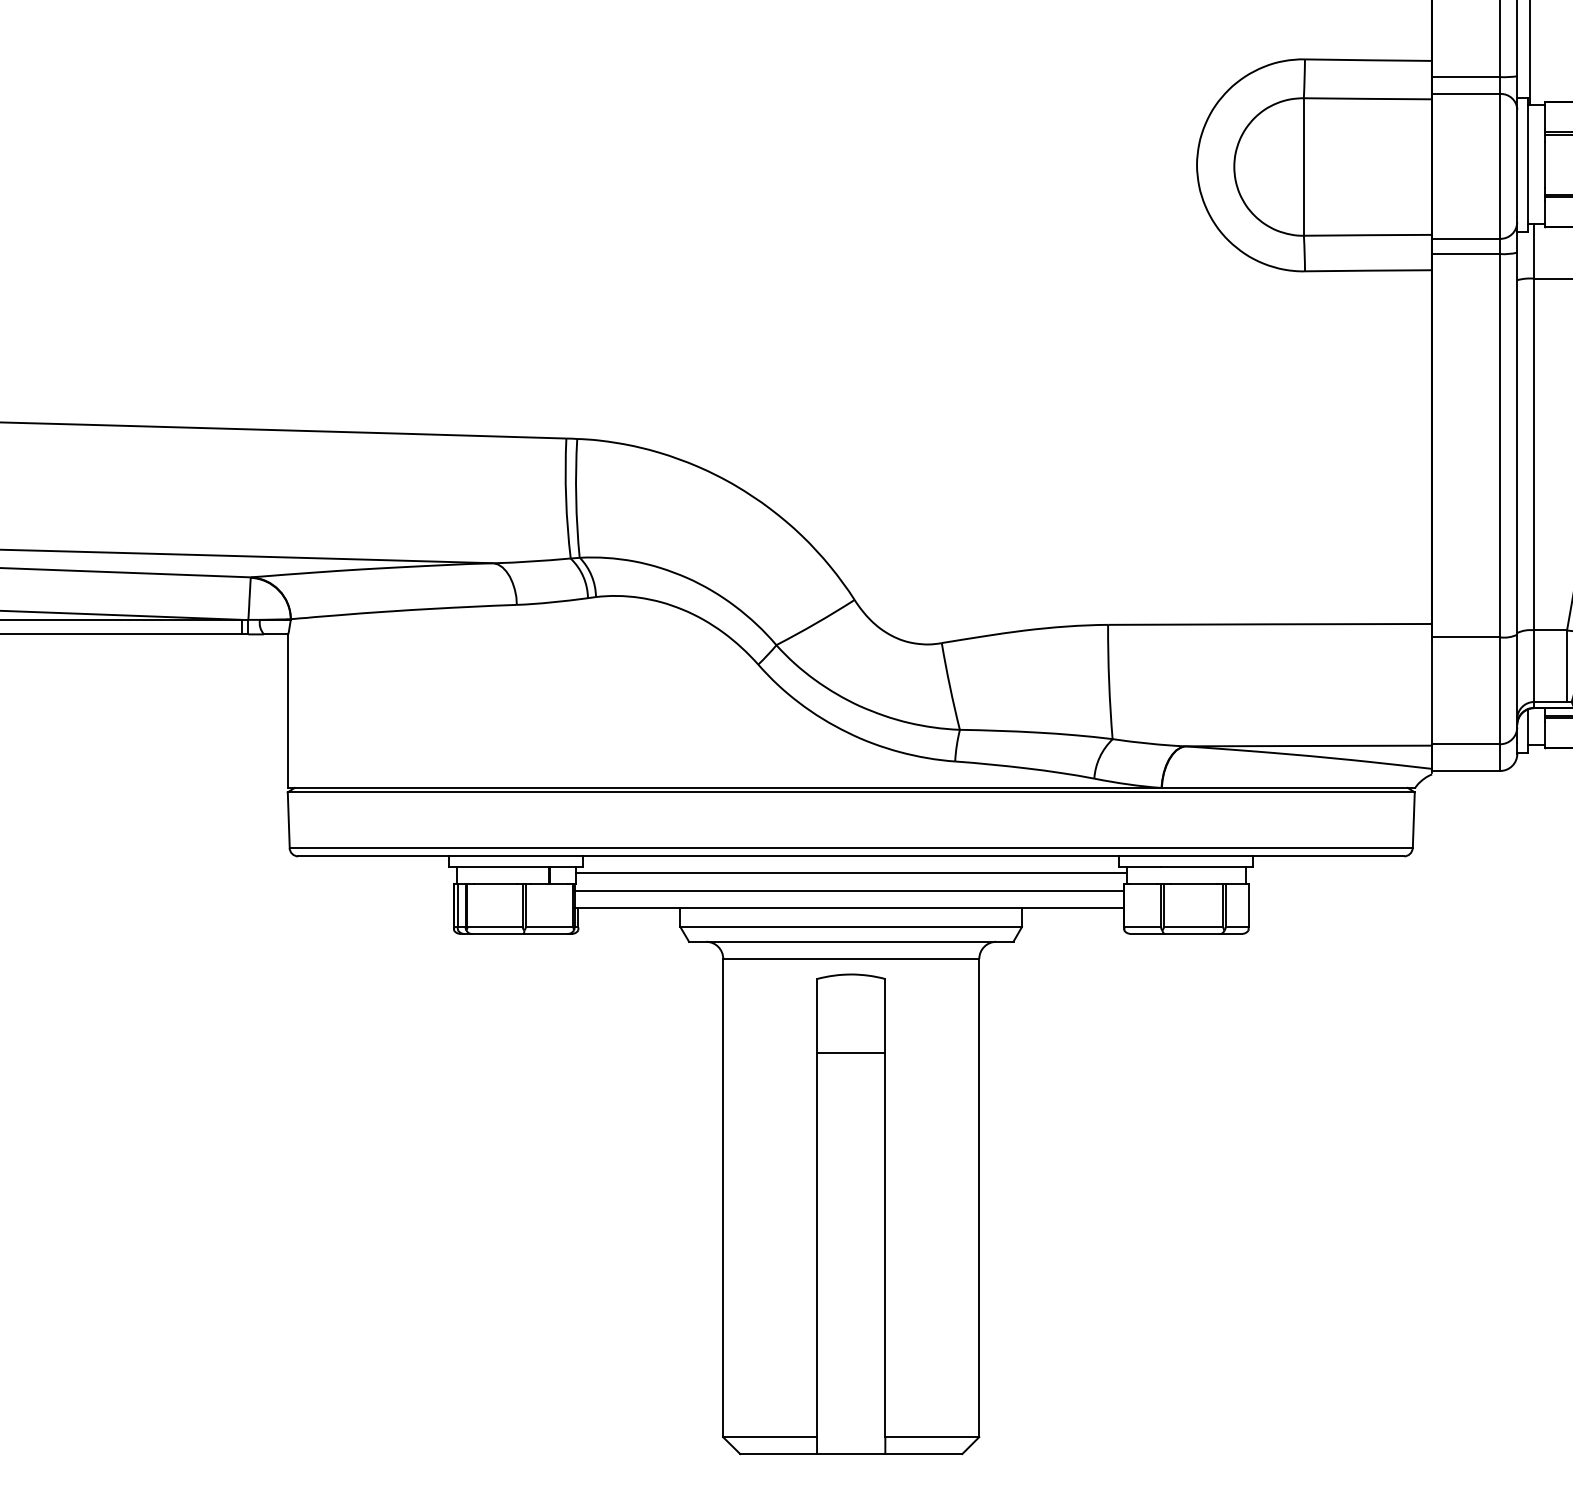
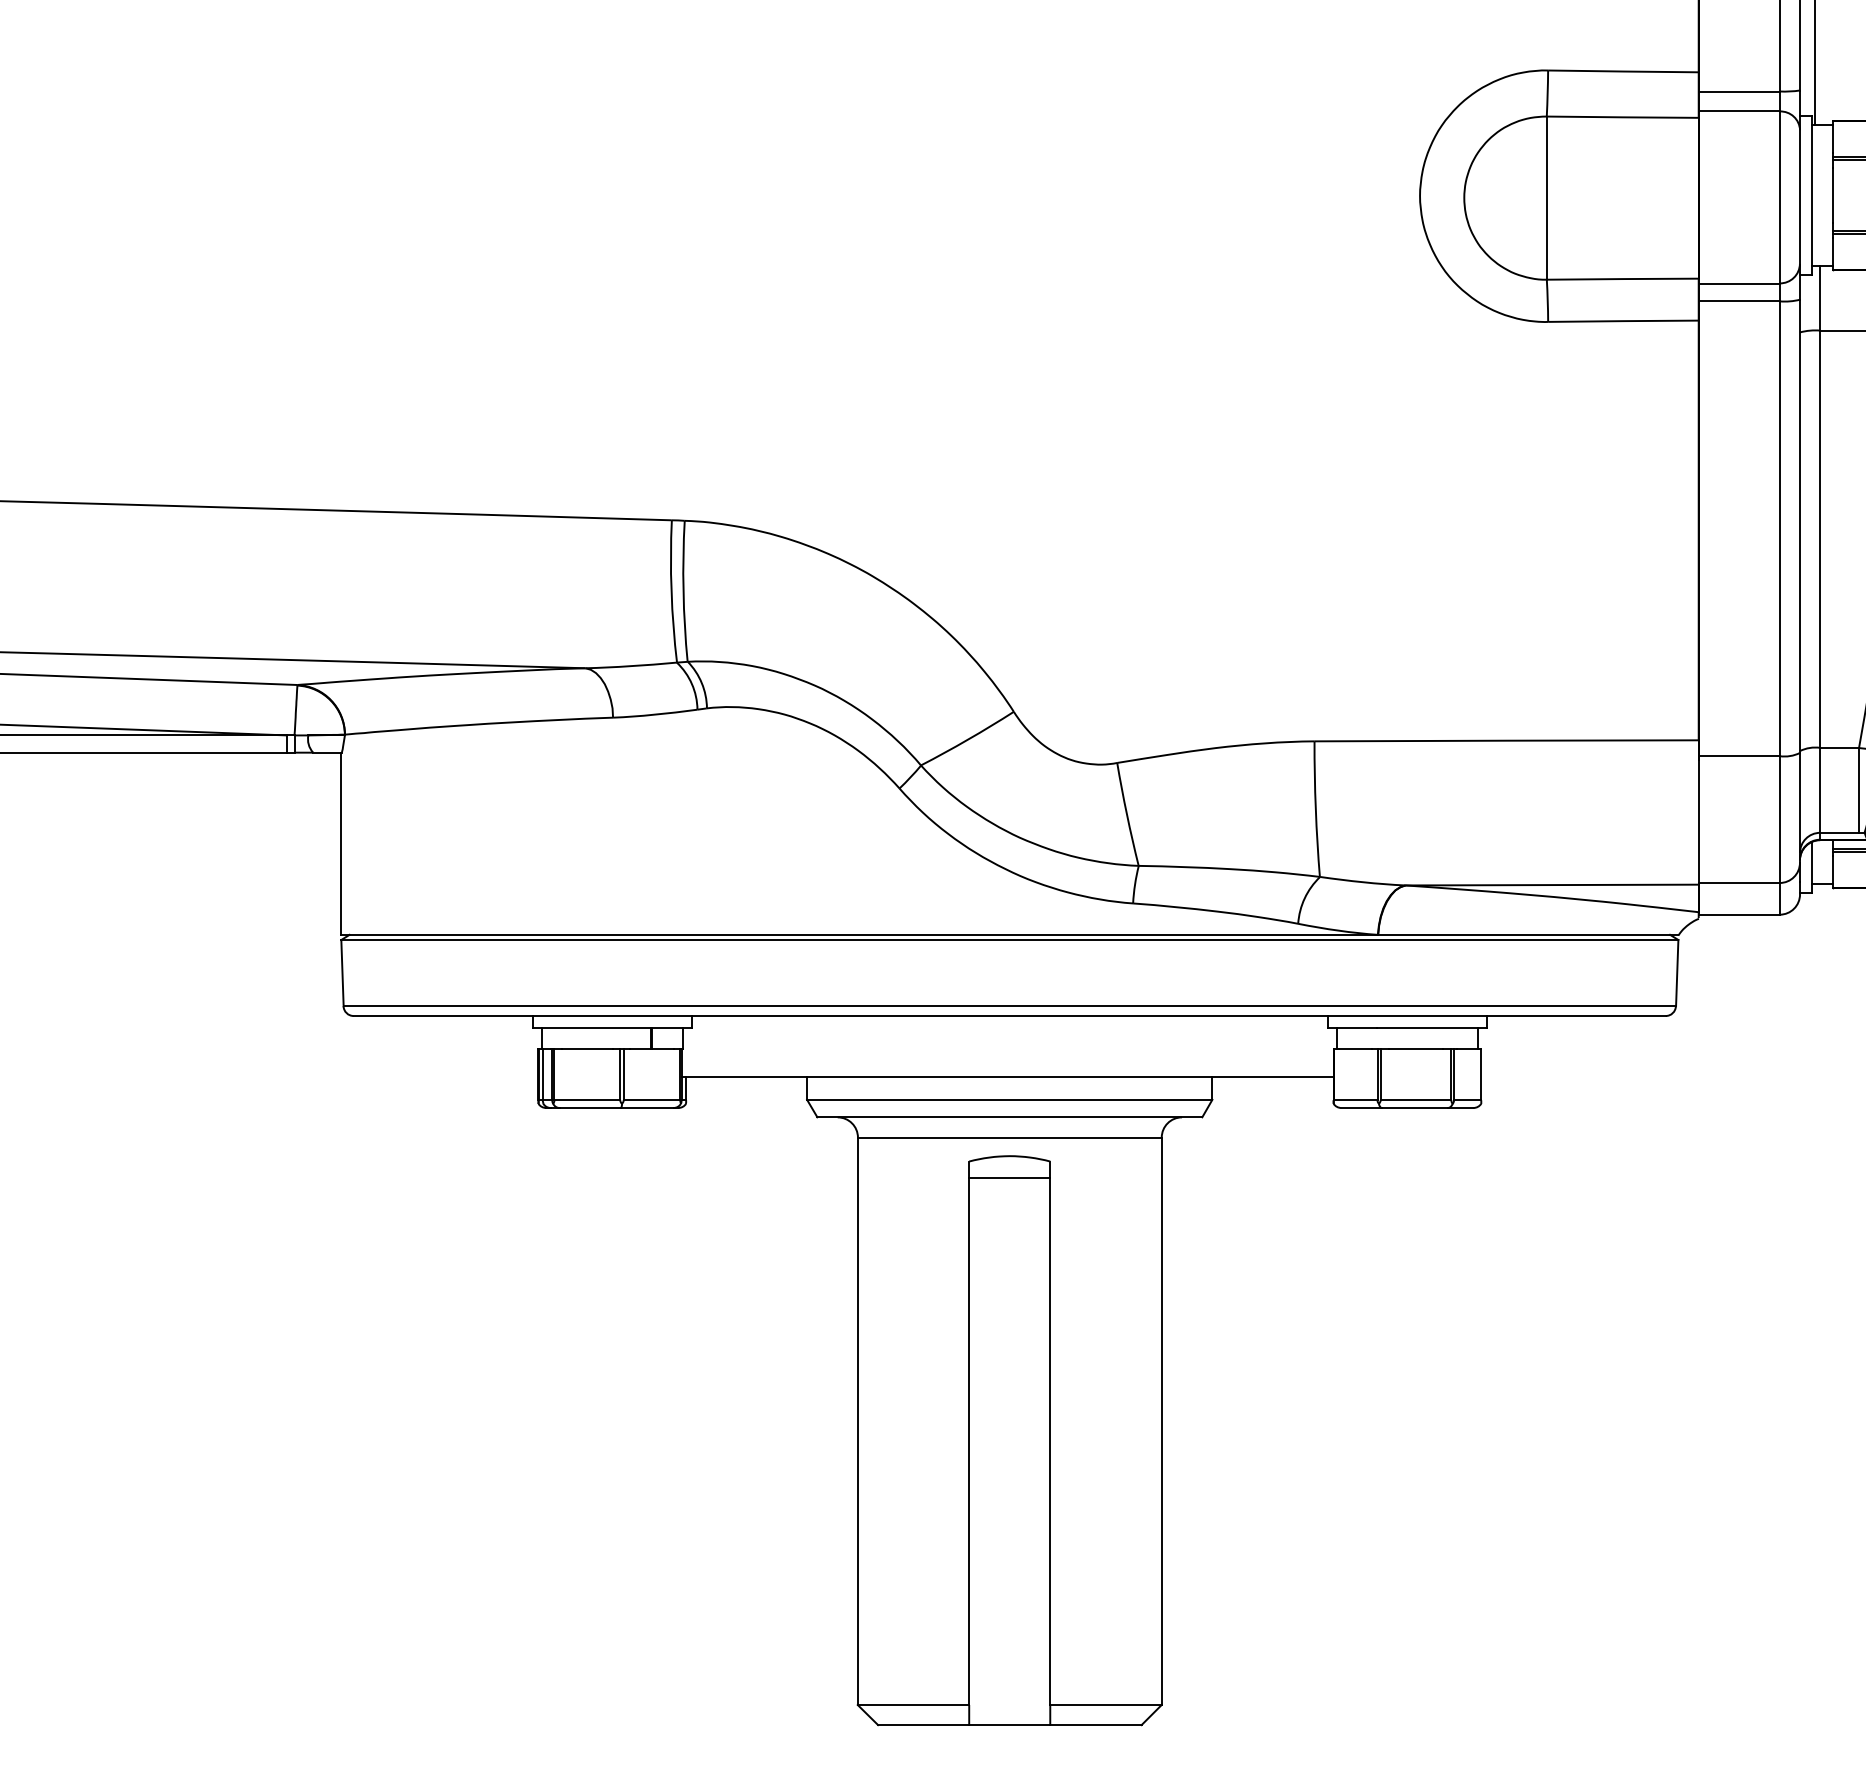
line: (850, 873) -> (1008, 1036), removed
line: (849, 890) -> (1007, 1056), removed
line: (851, 1052) -> (1010, 1177), moved

